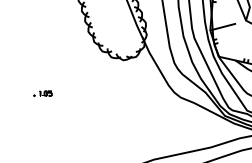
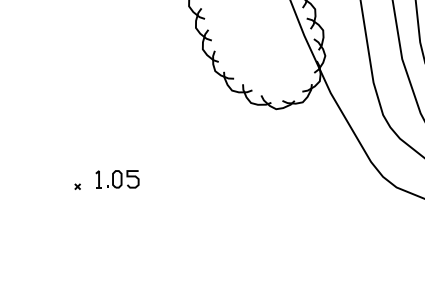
part: (42, 93) -> (106, 178), size x1.67

